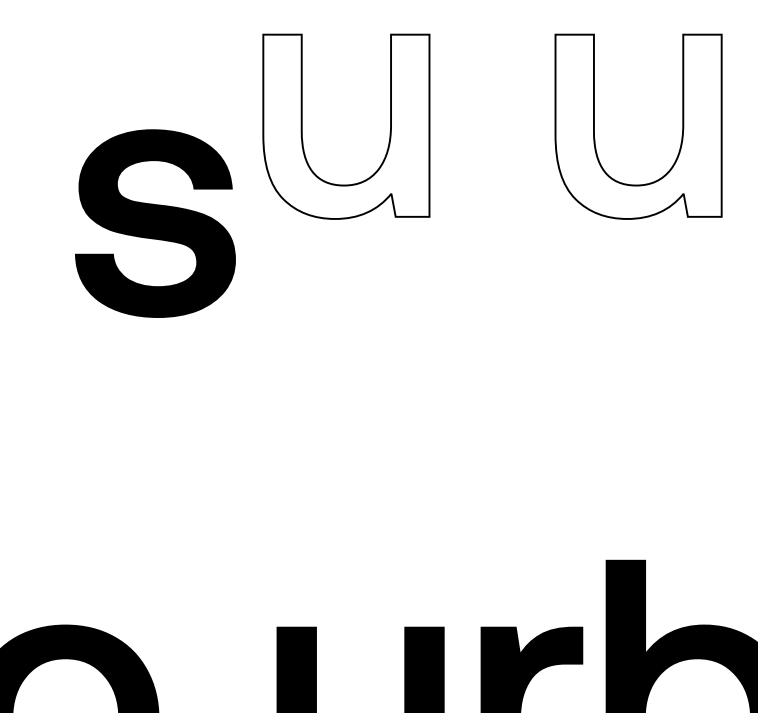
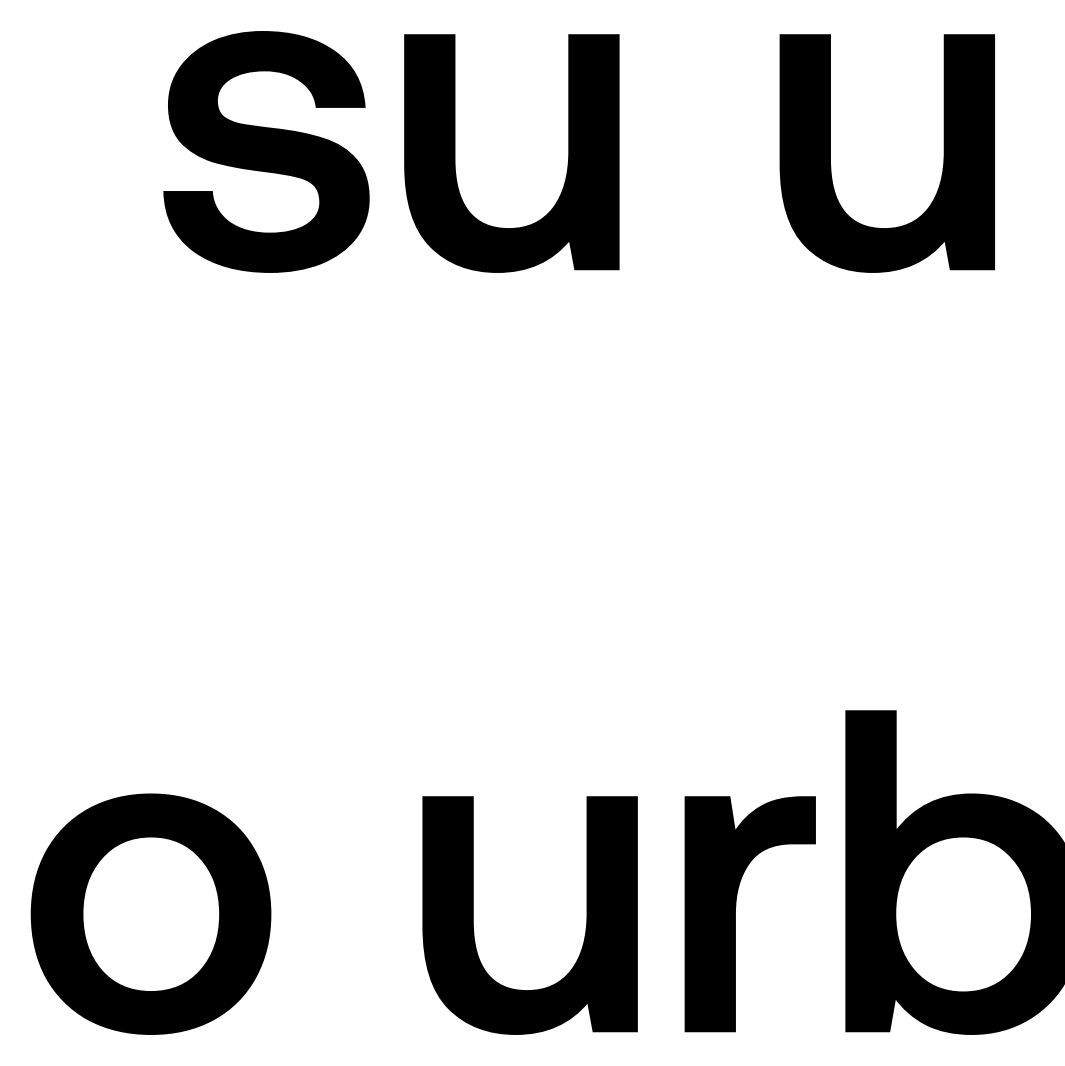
fill: (346, 126) -> (511, 153), added
fill: (638, 126) -> (887, 153), added
part: (155, 223) -> (266, 151), moved

